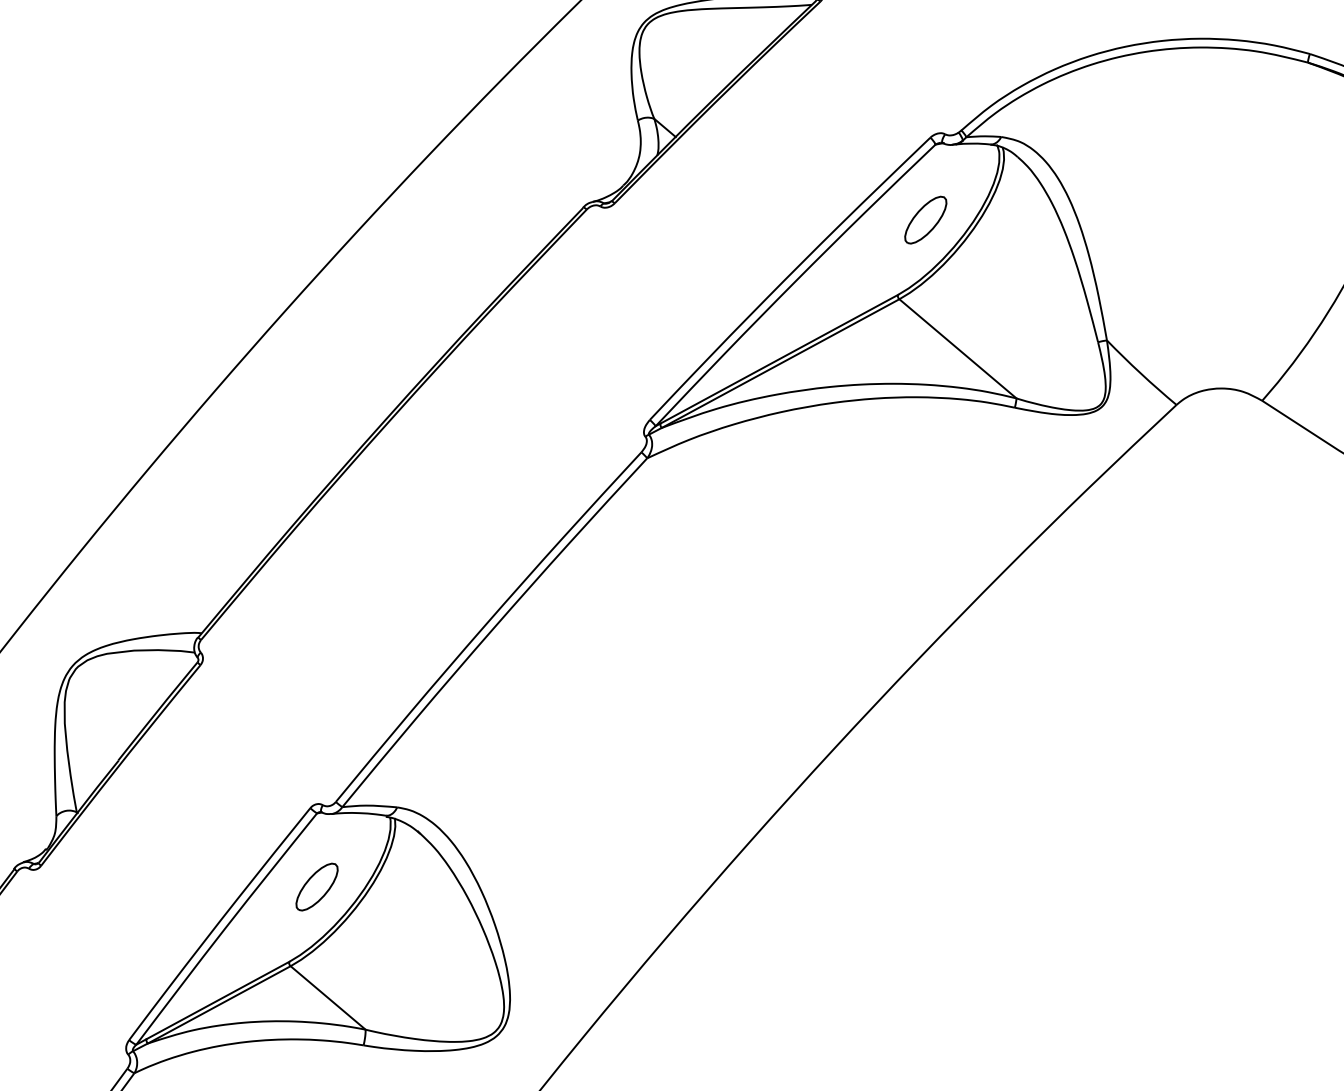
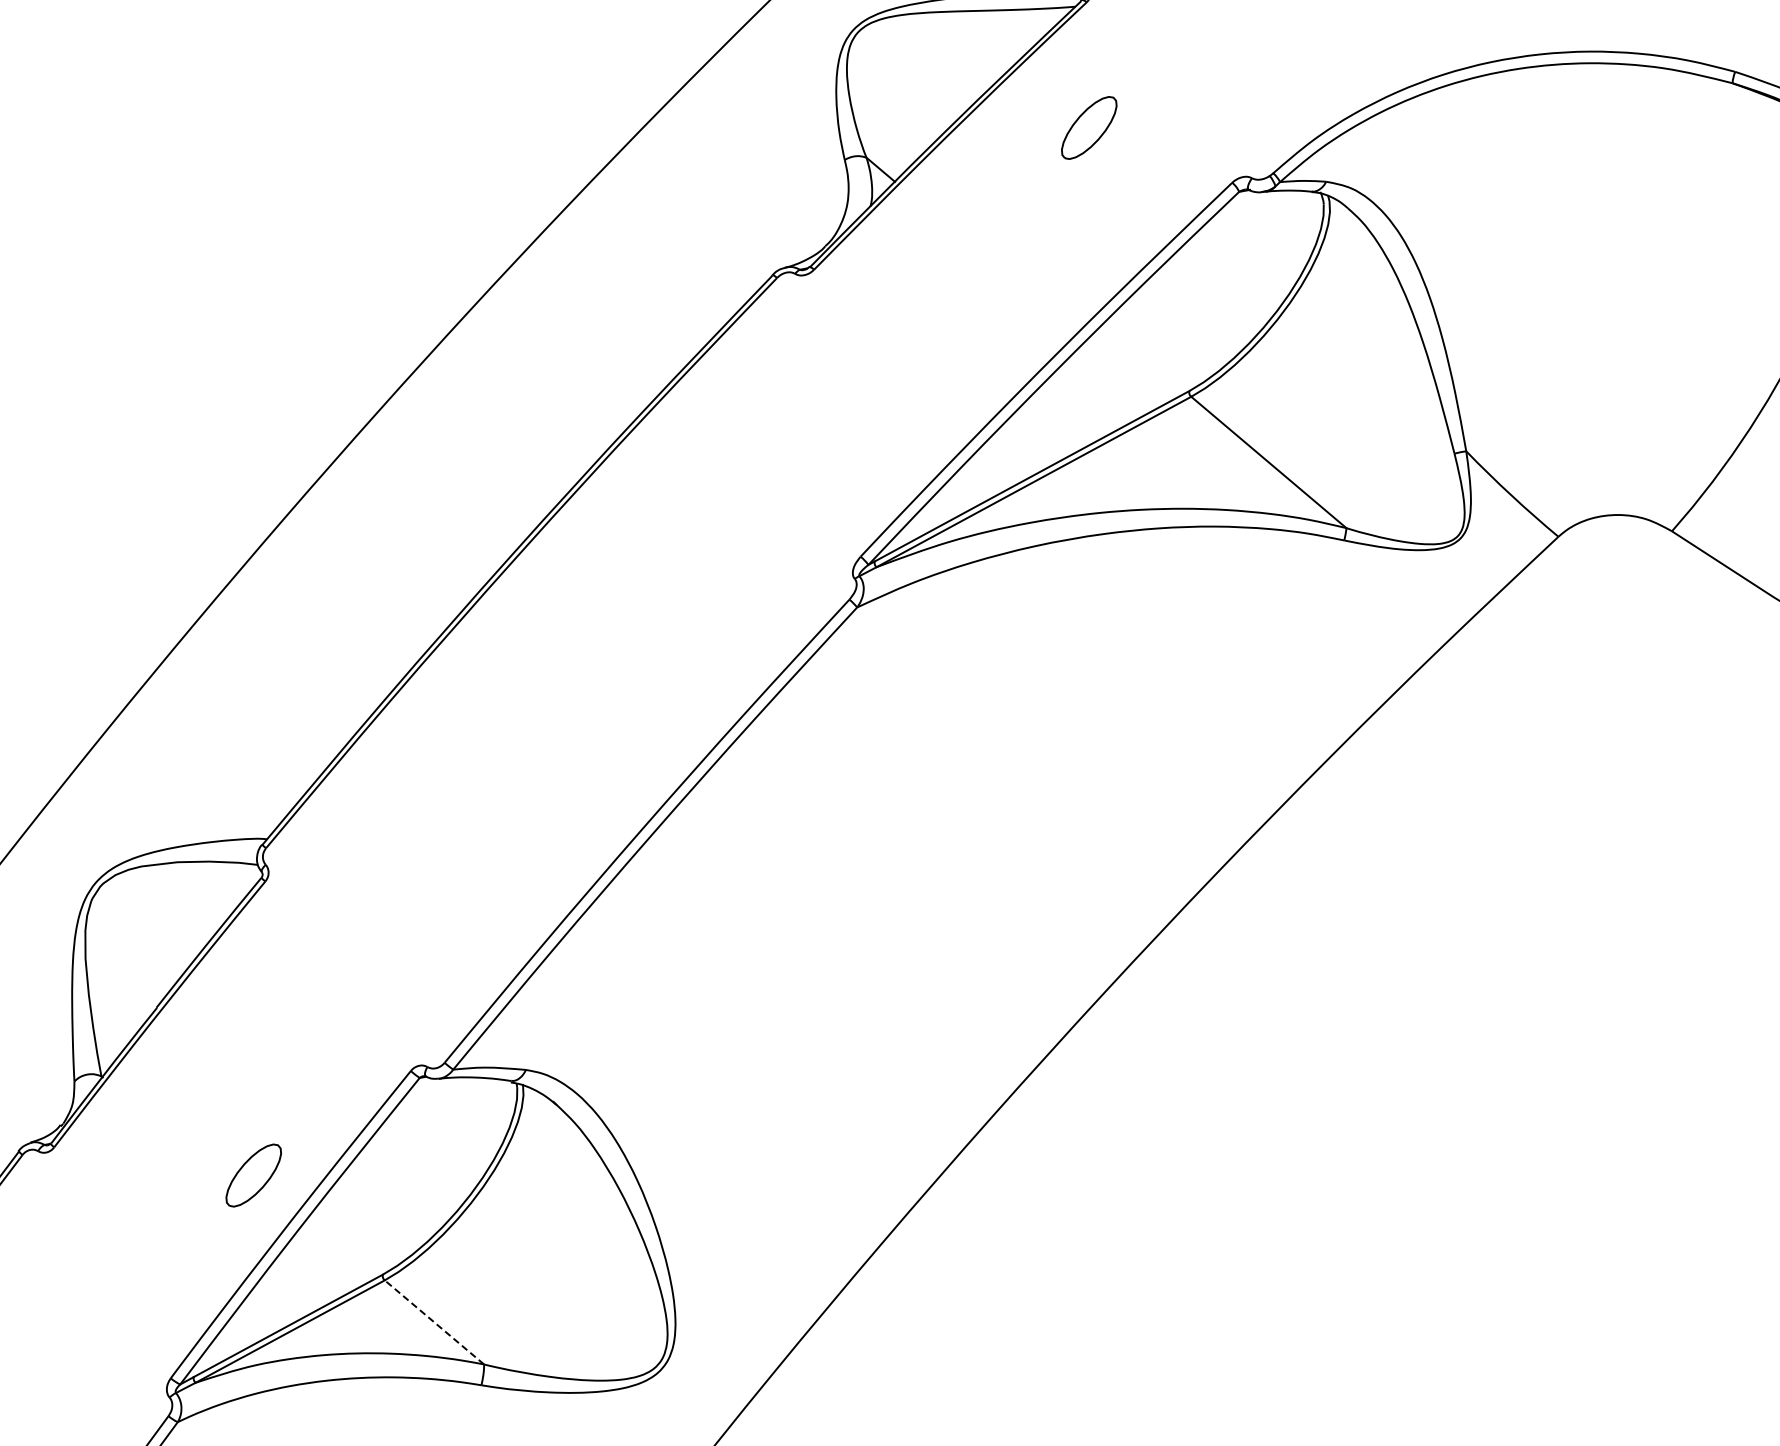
part: (925, 219) -> (1089, 127), moved
part: (316, 887) -> (253, 1175), moved
line: (328, 998) -> (434, 1322), solid -> dashed

